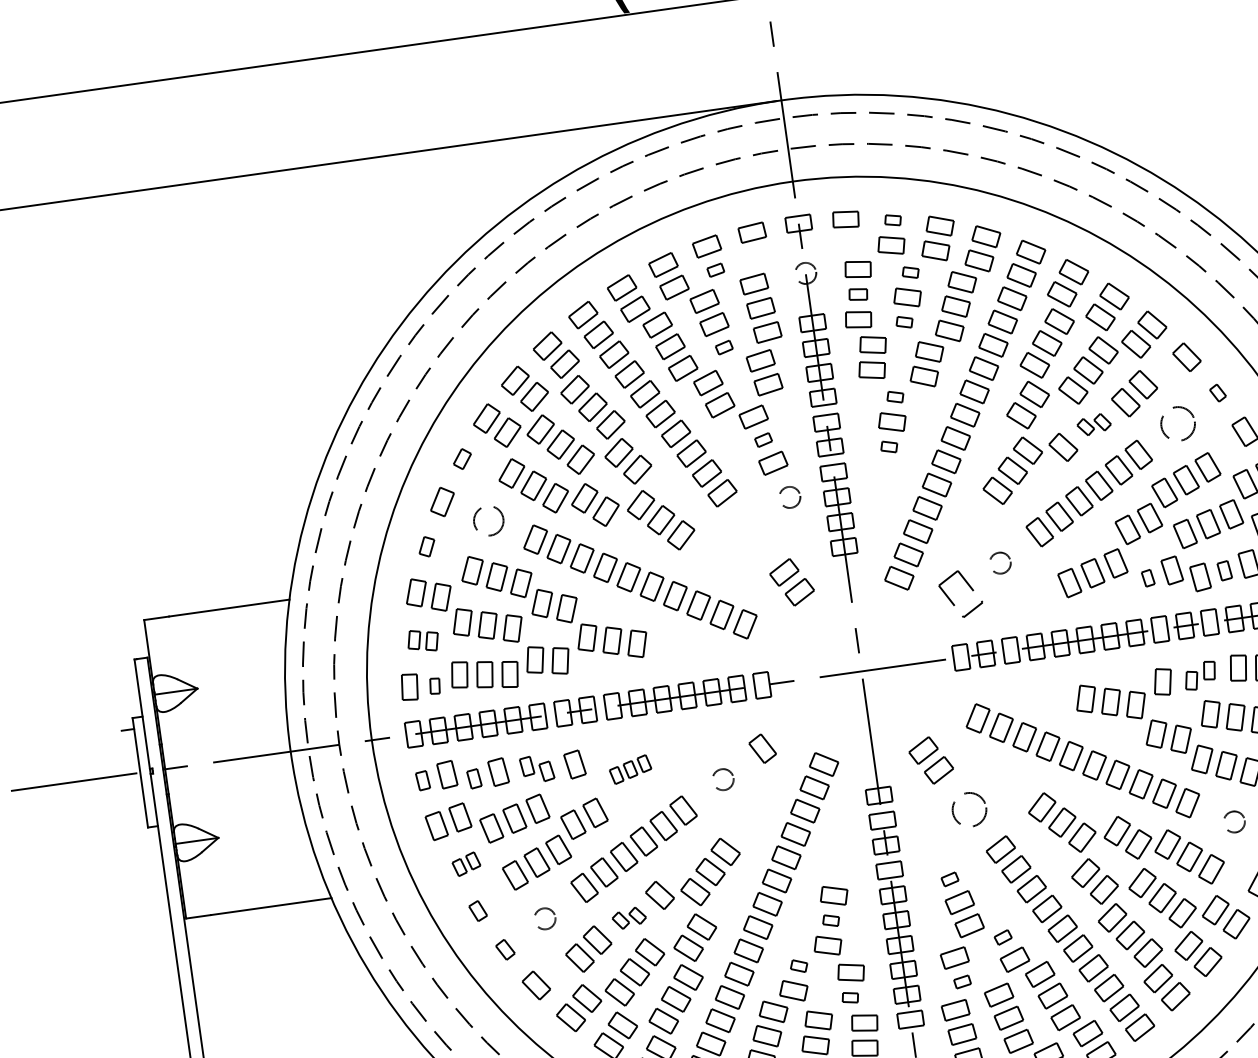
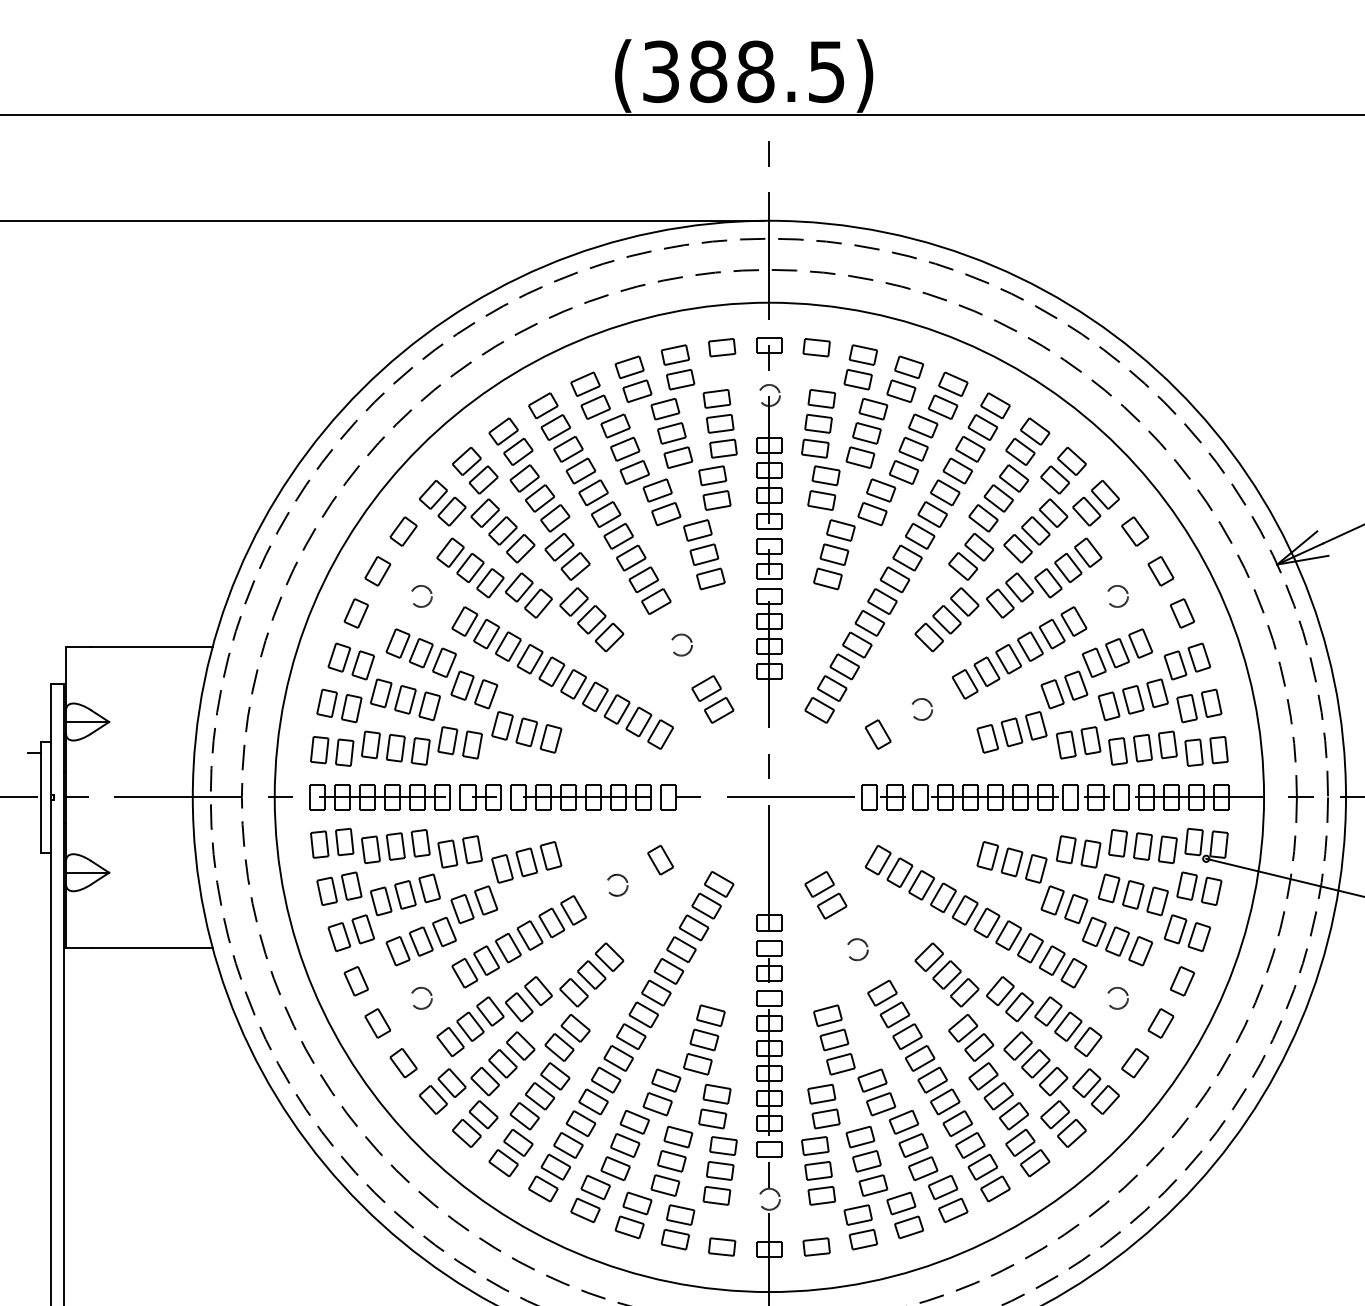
part: (892, 219) -> (862, 354), size x1.67
part: (715, 269) -> (680, 379), size x1.67
part: (910, 272) -> (873, 409), size x1.67
part: (858, 294) -> (818, 423), size x1.43
part: (904, 322) -> (860, 457), size x1.67
part: (724, 347) -> (678, 457), size x1.67
part: (1217, 393) -> (1160, 571), size x1.67
part: (894, 397) -> (840, 530), size x1.67
part: (1093, 424) -> (1033, 585), size x1.67
circle: (1178, 424) -> (1117, 596), size x0.62
part: (763, 439) -> (704, 554), size x1.67
part: (888, 446) -> (827, 578), size x1.67
part: (462, 459) -> (403, 531), size x1.43
circle: (789, 496) -> (681, 644), moved
circle: (489, 520) -> (421, 596), size x0.71
part: (426, 546) -> (355, 613), size x1.43
part: (1224, 571) -> (1142, 748), size x1.43
part: (1147, 577) -> (1065, 744), size x1.67
part: (959, 594) -> (877, 734), size x0.62
part: (423, 640) -> (339, 705), size x1.43
part: (1199, 675) -> (1103, 848), size x1.43
part: (434, 686) -> (344, 752), size x1.67
part: (537, 768) -> (434, 848), size x1.43
part: (630, 769) -> (526, 862), size x1.67
part: (473, 778) -> (370, 849), size x1.43
part: (422, 780) -> (319, 844), size x1.43
circle: (970, 809) -> (857, 949), size x0.62
part: (465, 864) -> (350, 933), size x1.67
part: (949, 879) -> (827, 1015), size x1.67
part: (477, 911) -> (355, 981), size x1.43
part: (628, 918) -> (504, 1009), size x1.67
part: (831, 920) -> (704, 1039), size x1.67
part: (1003, 937) -> (872, 1080), size x1.67
part: (505, 949) -> (377, 1023), size x1.43
part: (799, 966) -> (666, 1080), size x1.67
part: (961, 981) -> (825, 1118), size x1.67
part: (850, 997) -> (712, 1118), size x1.67

